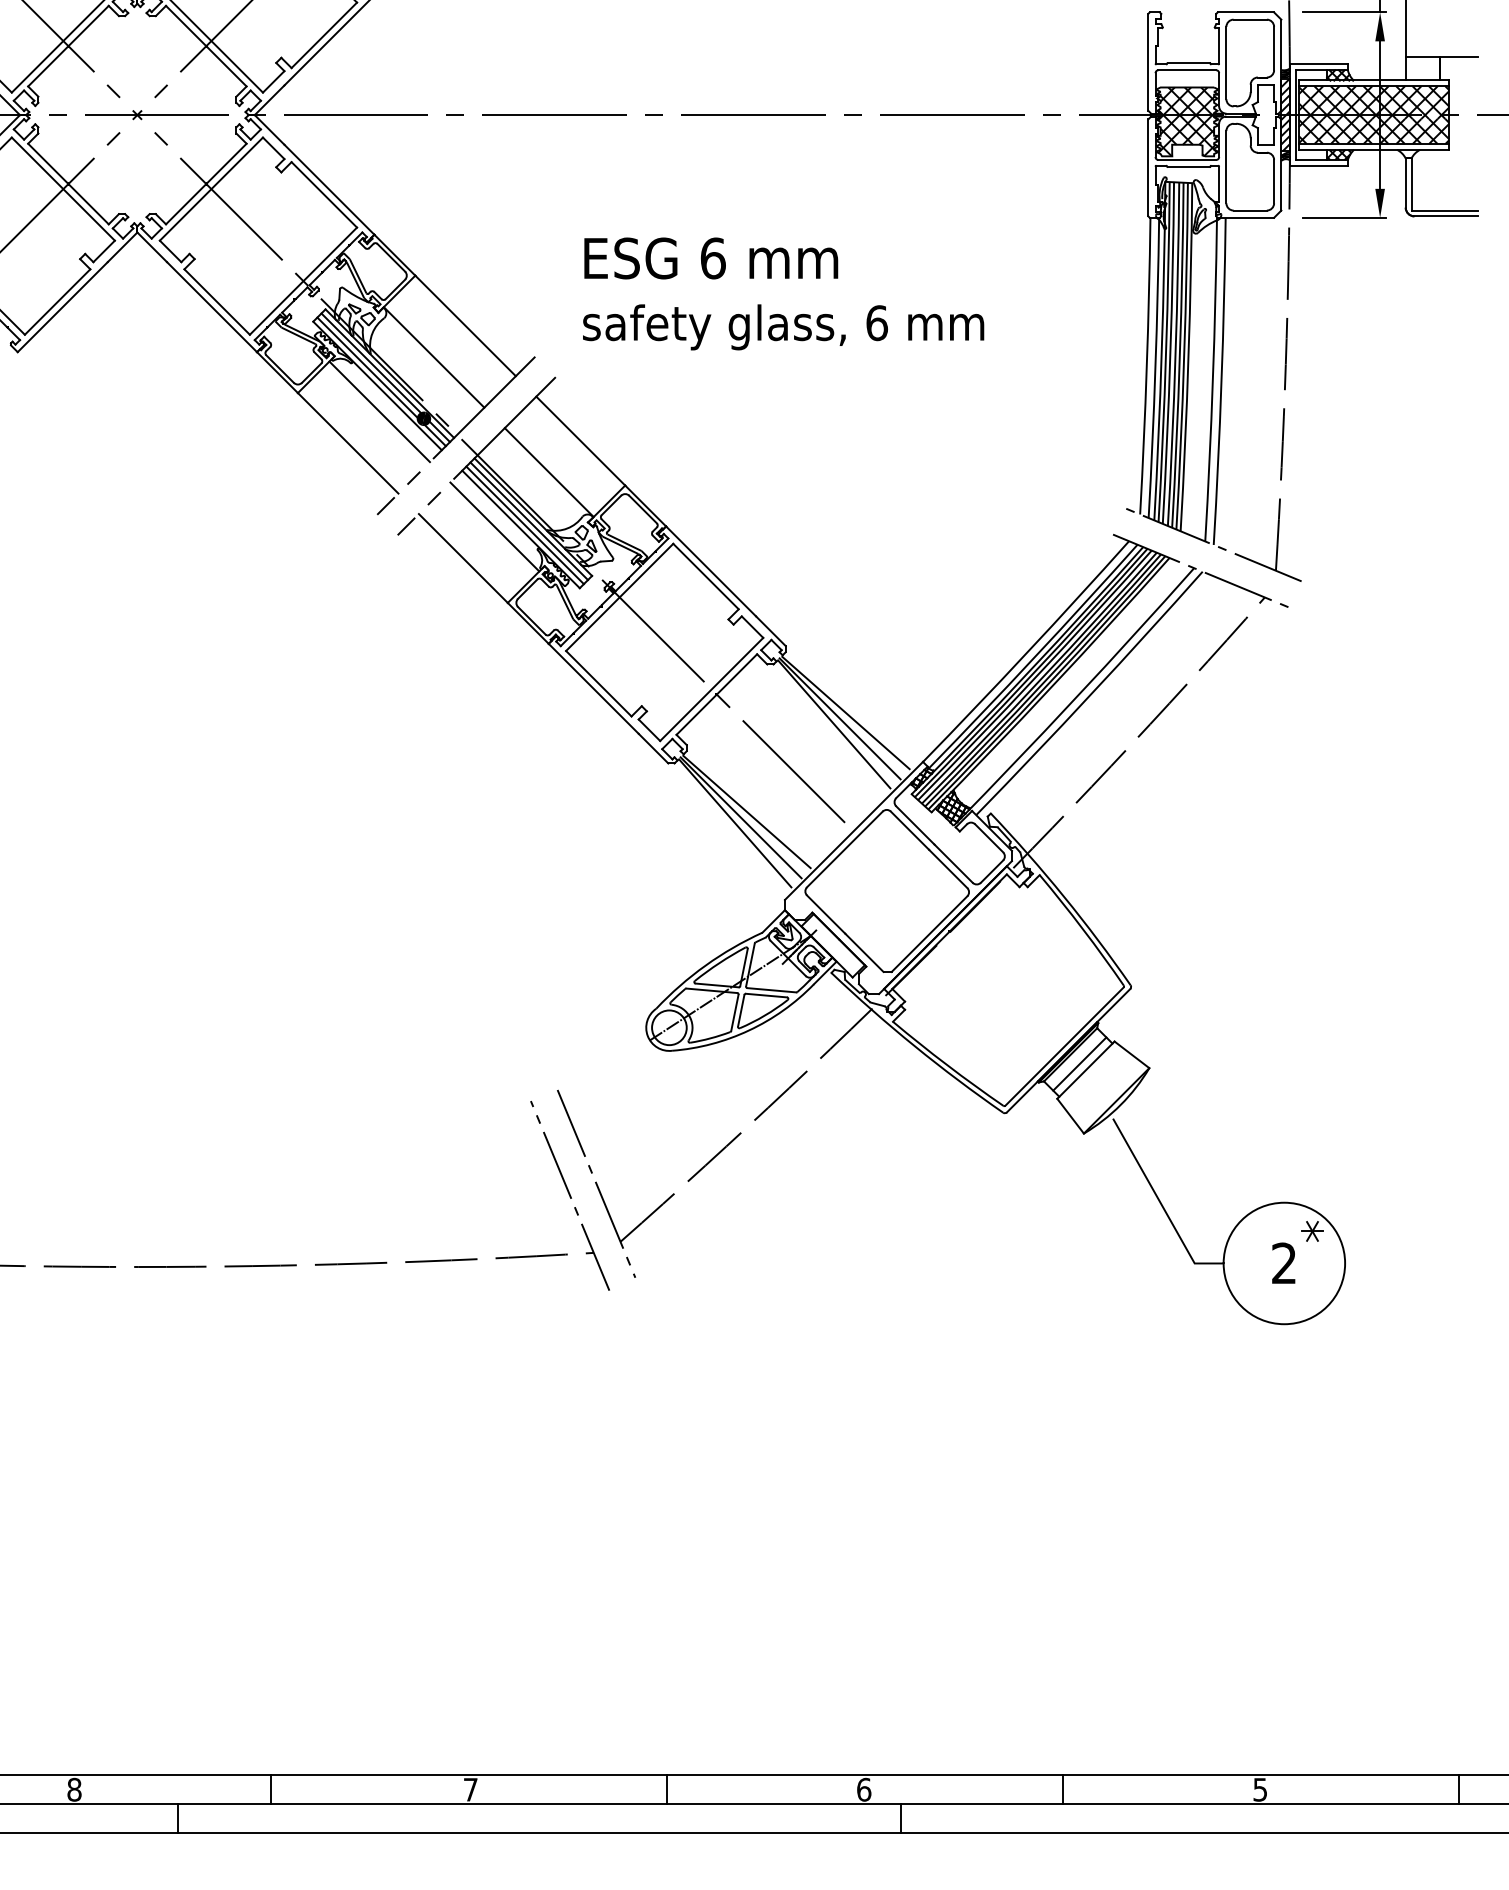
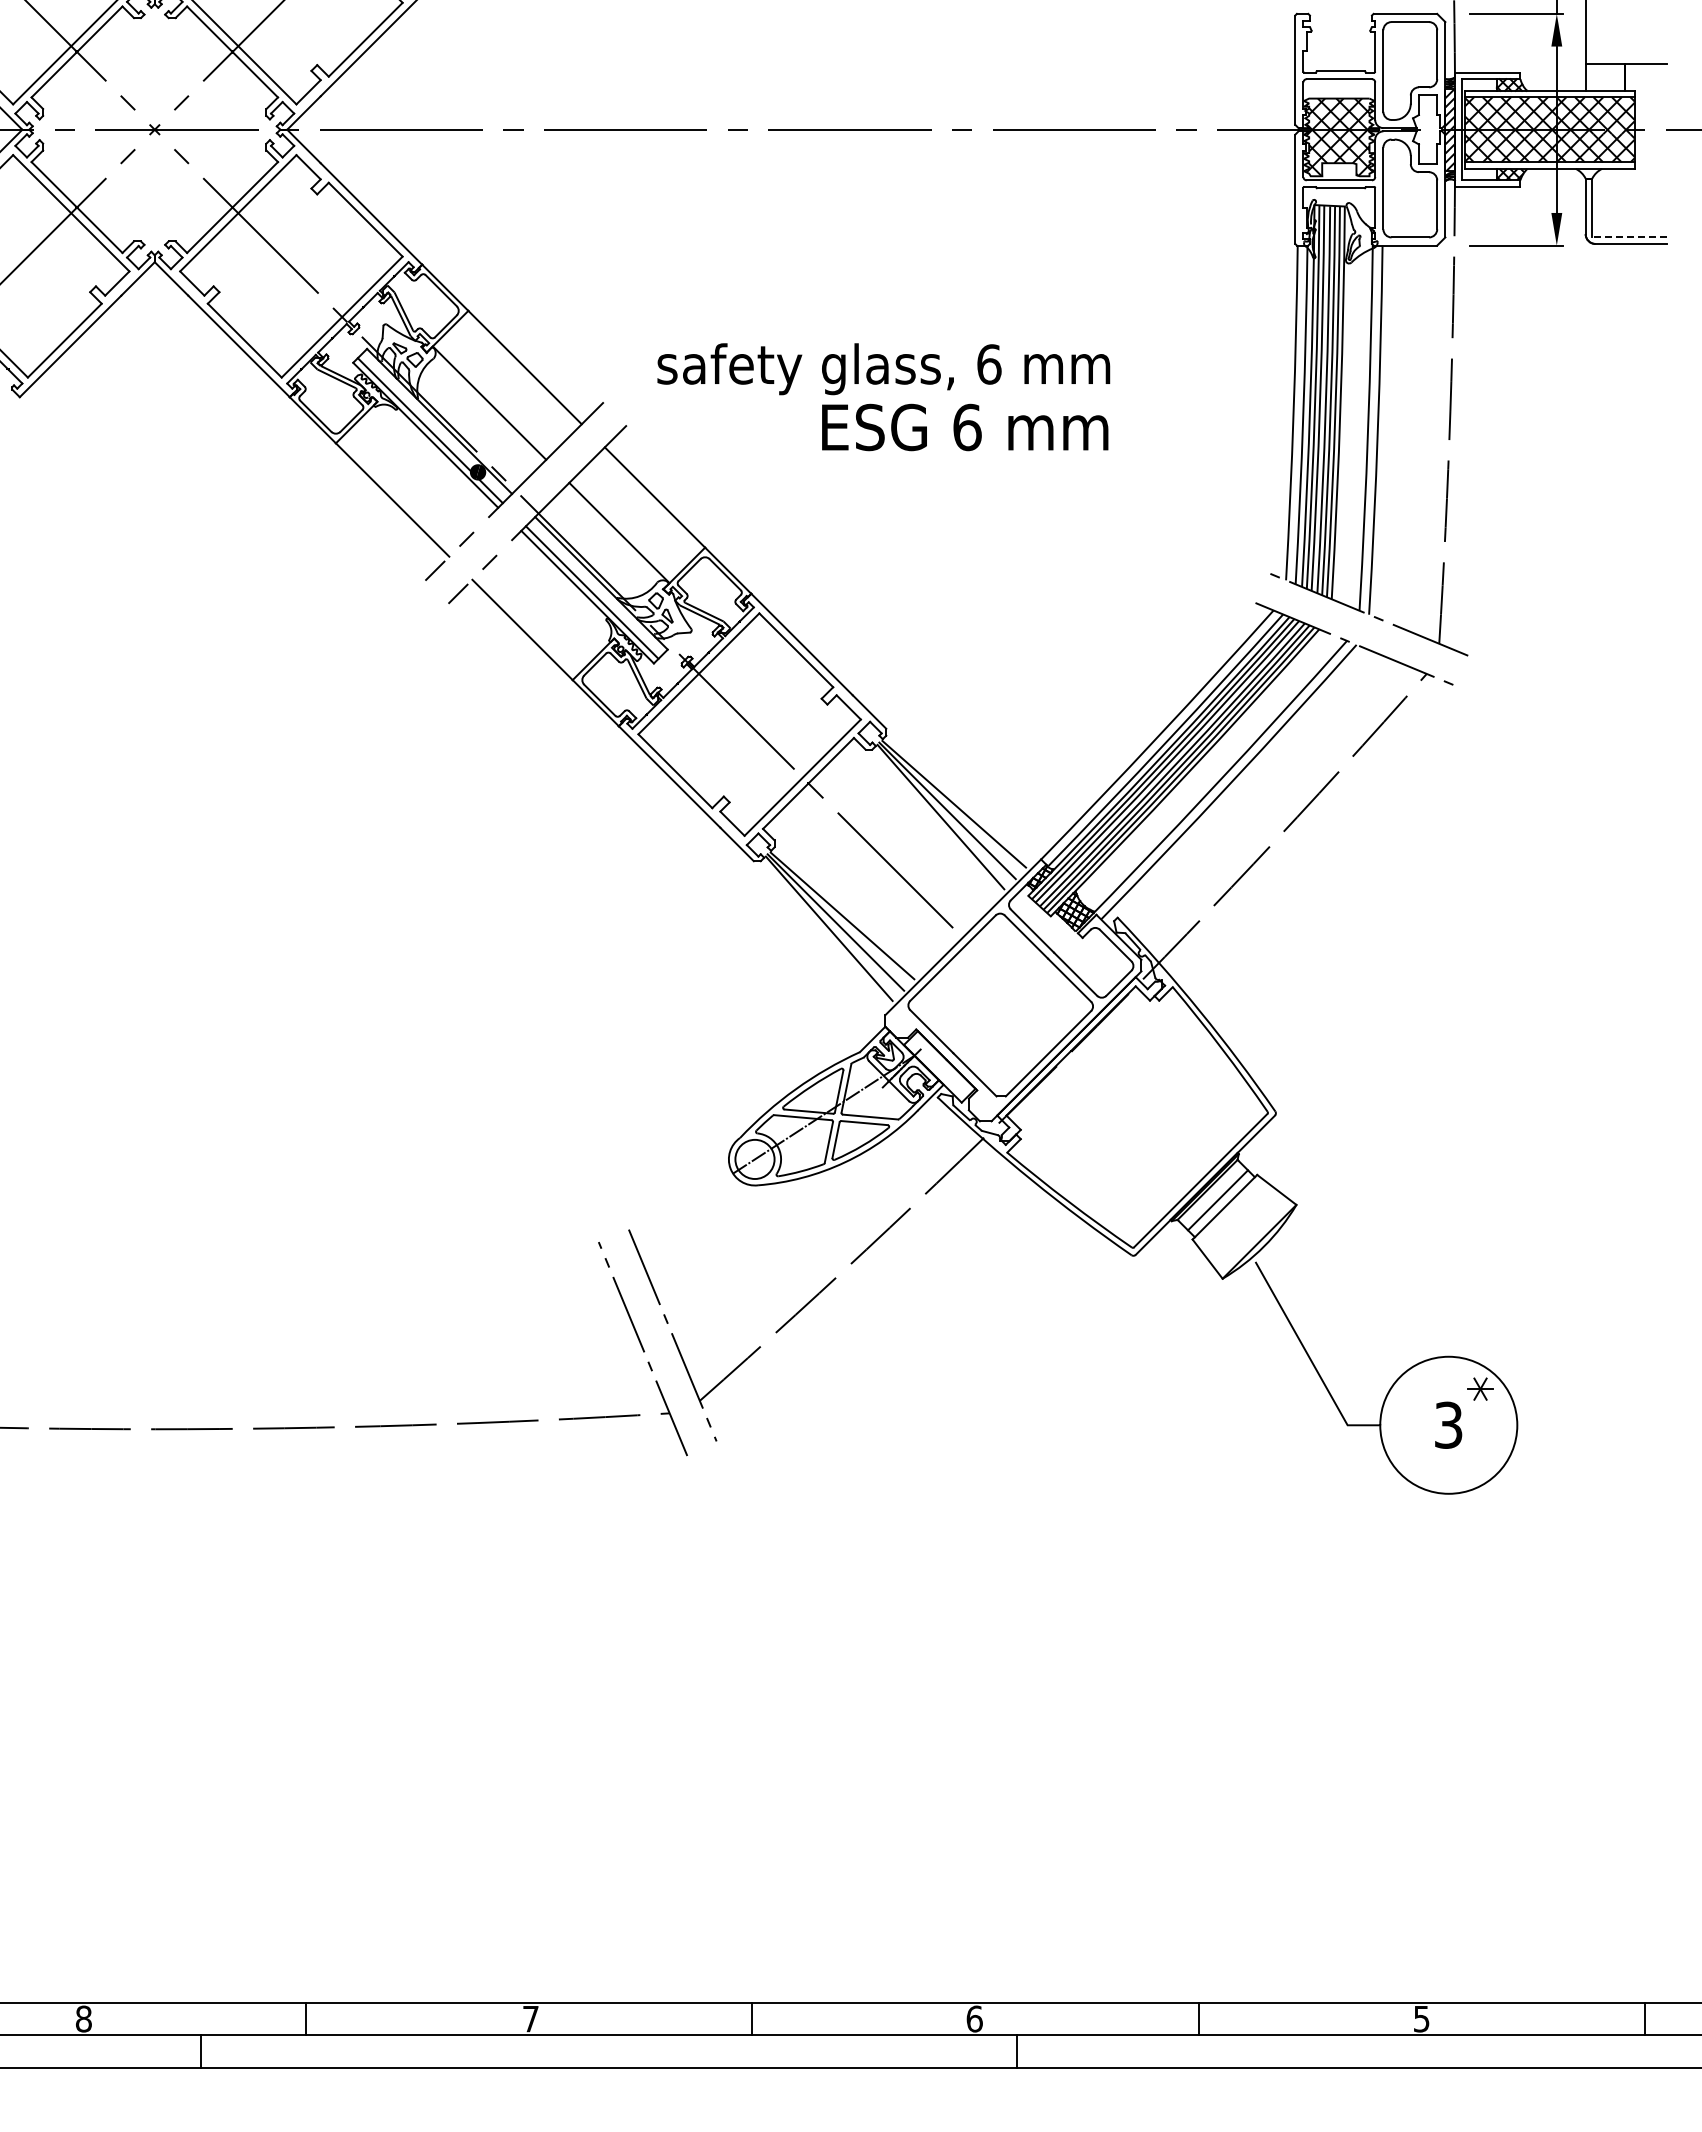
line: (1444, 210) -> (1629, 237), solid -> dashed
text: (711, 258) -> (965, 427), moved
line: (385, 377) -> (434, 425), removed
line: (379, 411) -> (427, 464), removed
line: (528, 520) -> (596, 587), removed
line: (494, 527) -> (557, 594), removed
text: (1284, 1262) -> (1448, 1424), 2 -> 3

